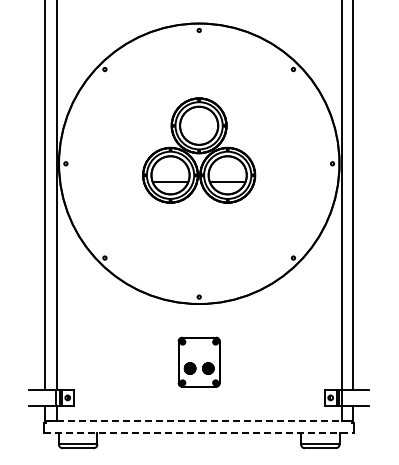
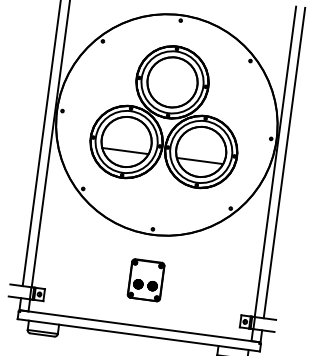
part: (198, 150) -> (167, 114), size x1.67
line: (199, 421) -> (140, 326), dashed -> solid
line: (199, 432) -> (139, 335), dashed -> solid

